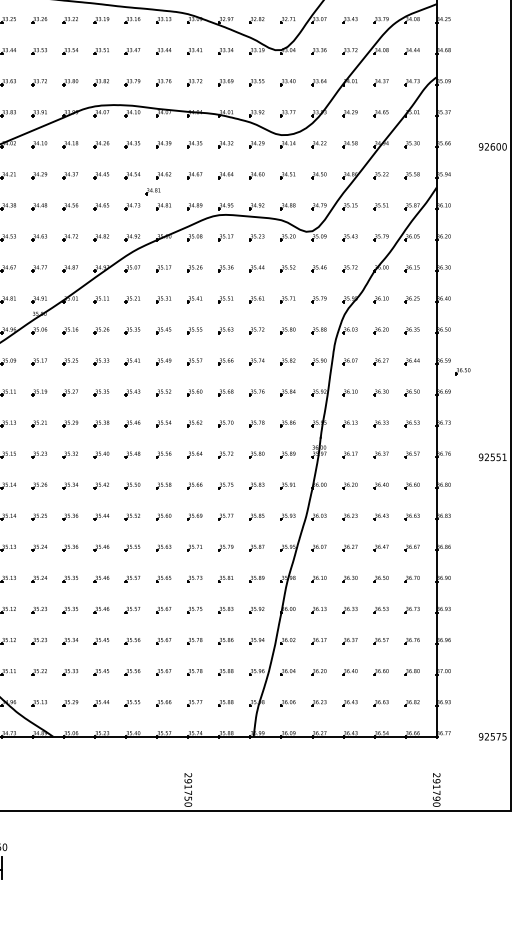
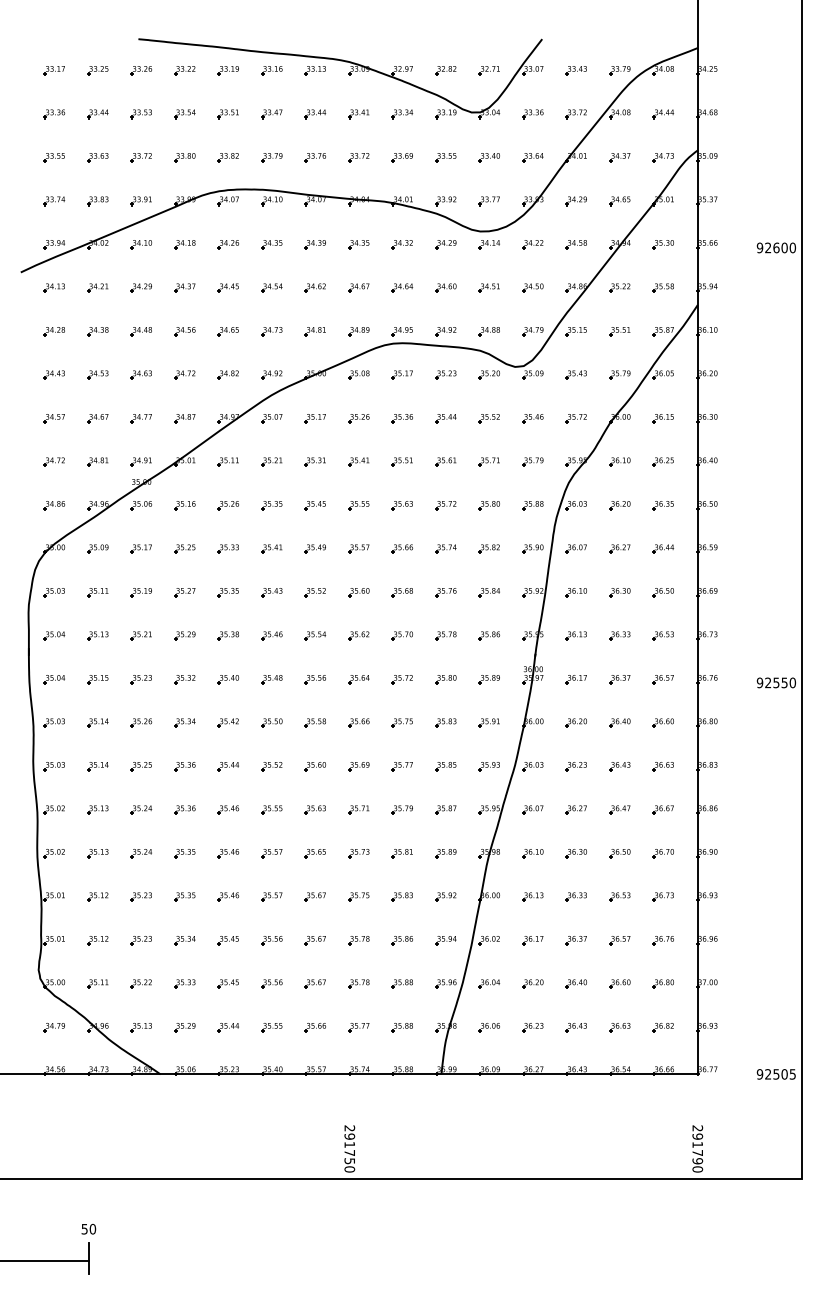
part: (152, 191) -> (299, 310), removed
part: (462, 371) -> (733, 562), removed
text: (504, 457) -> (792, 682), 92551 -> 92550
text: (498, 736) -> (784, 1074), 92575 -> 92505

